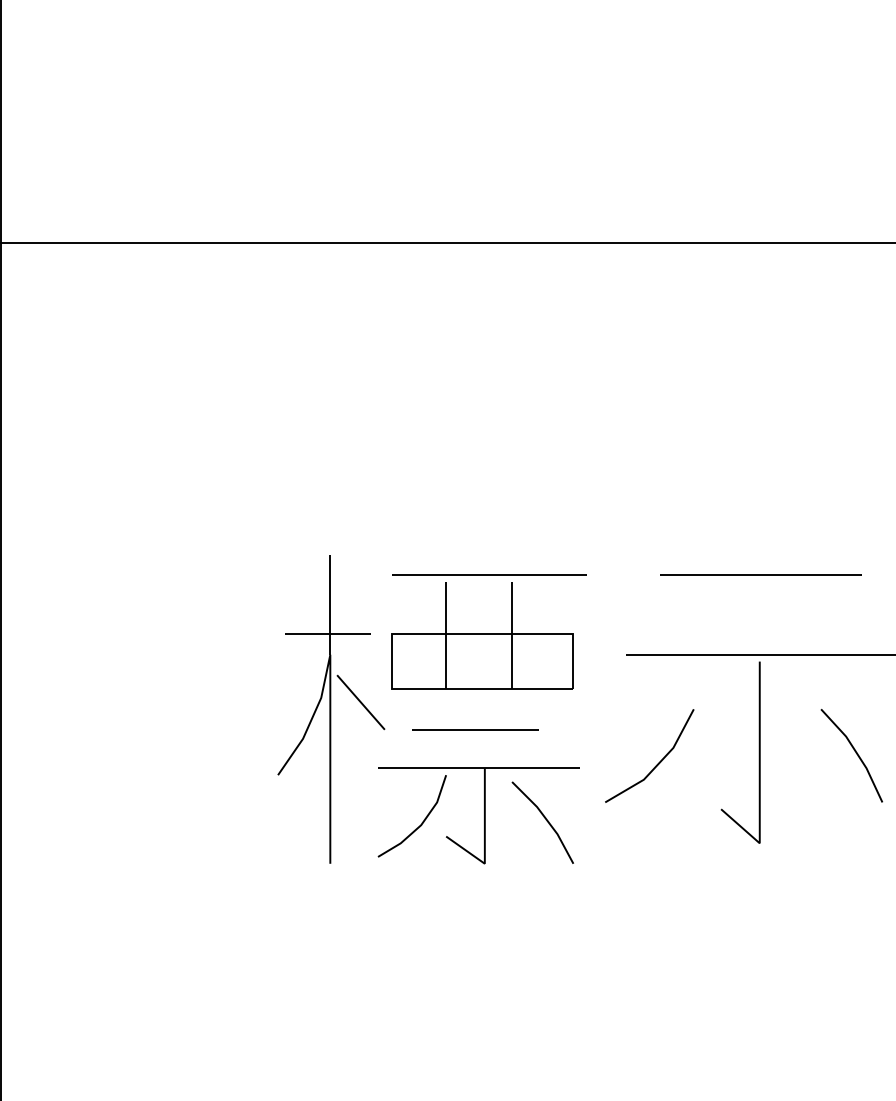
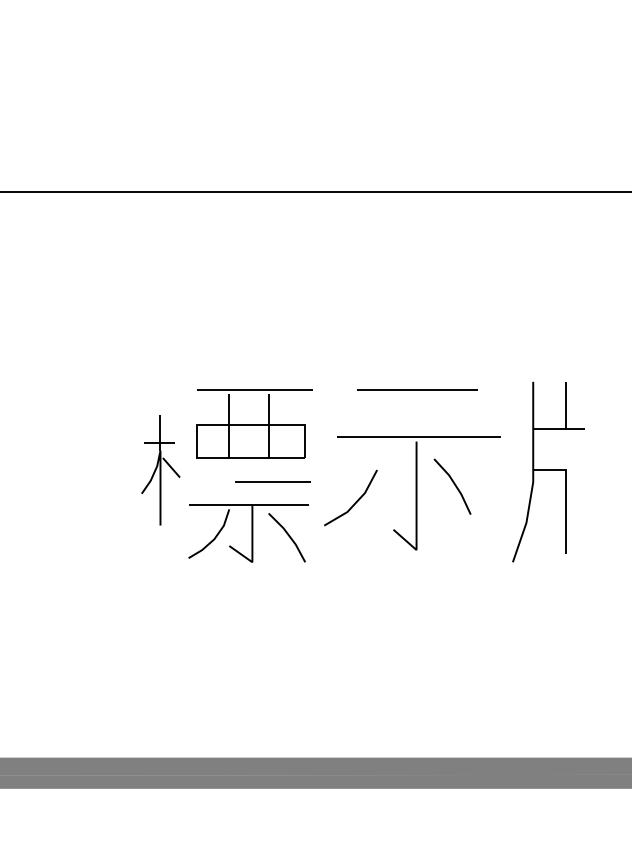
part: (330, 710) -> (160, 470), size x0.6
line: (474, 728) -> (272, 481), moved
line: (853, 751) -> (453, 484), moved

